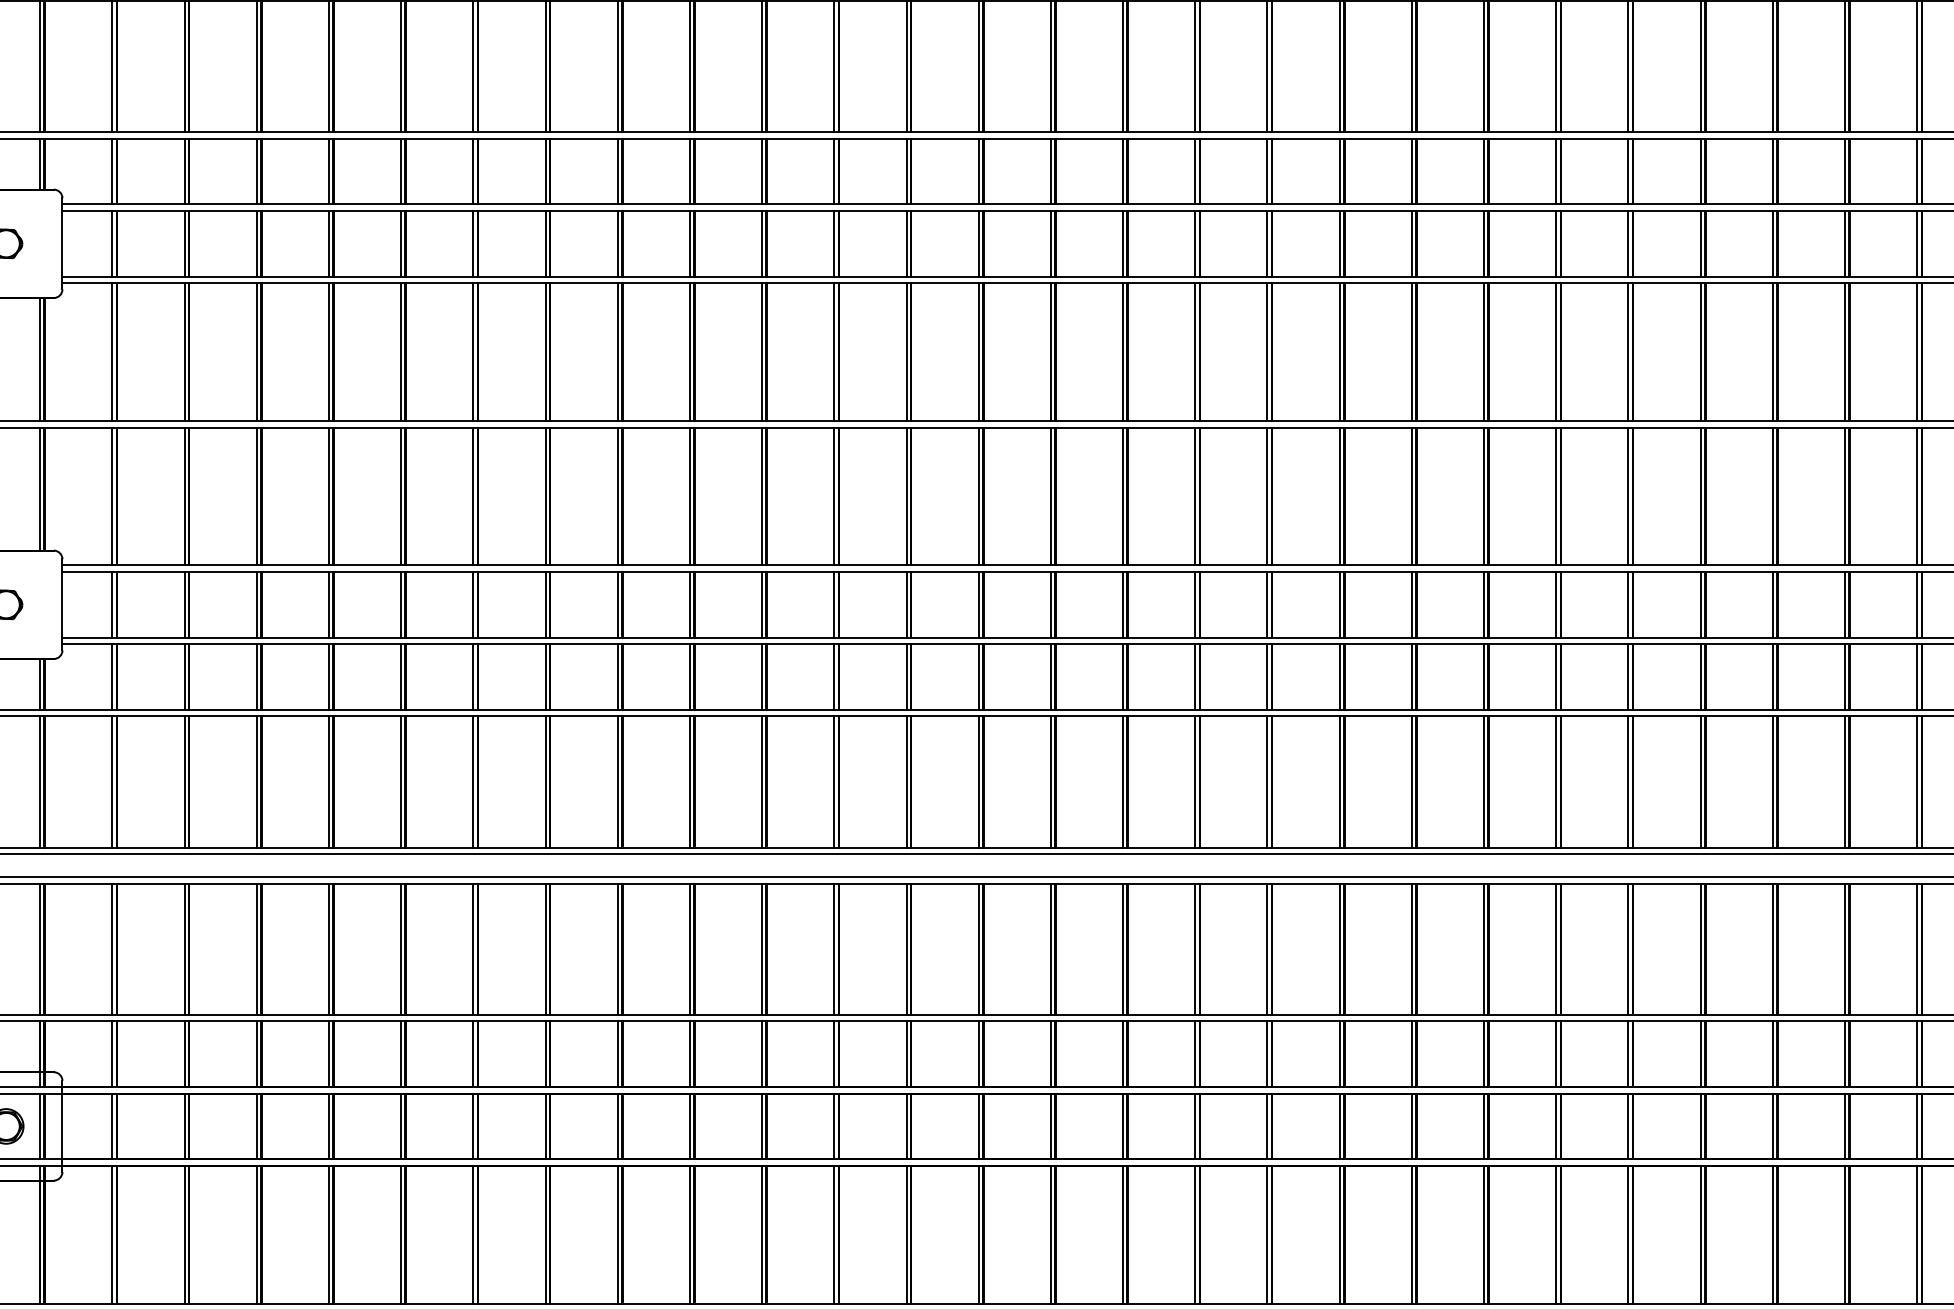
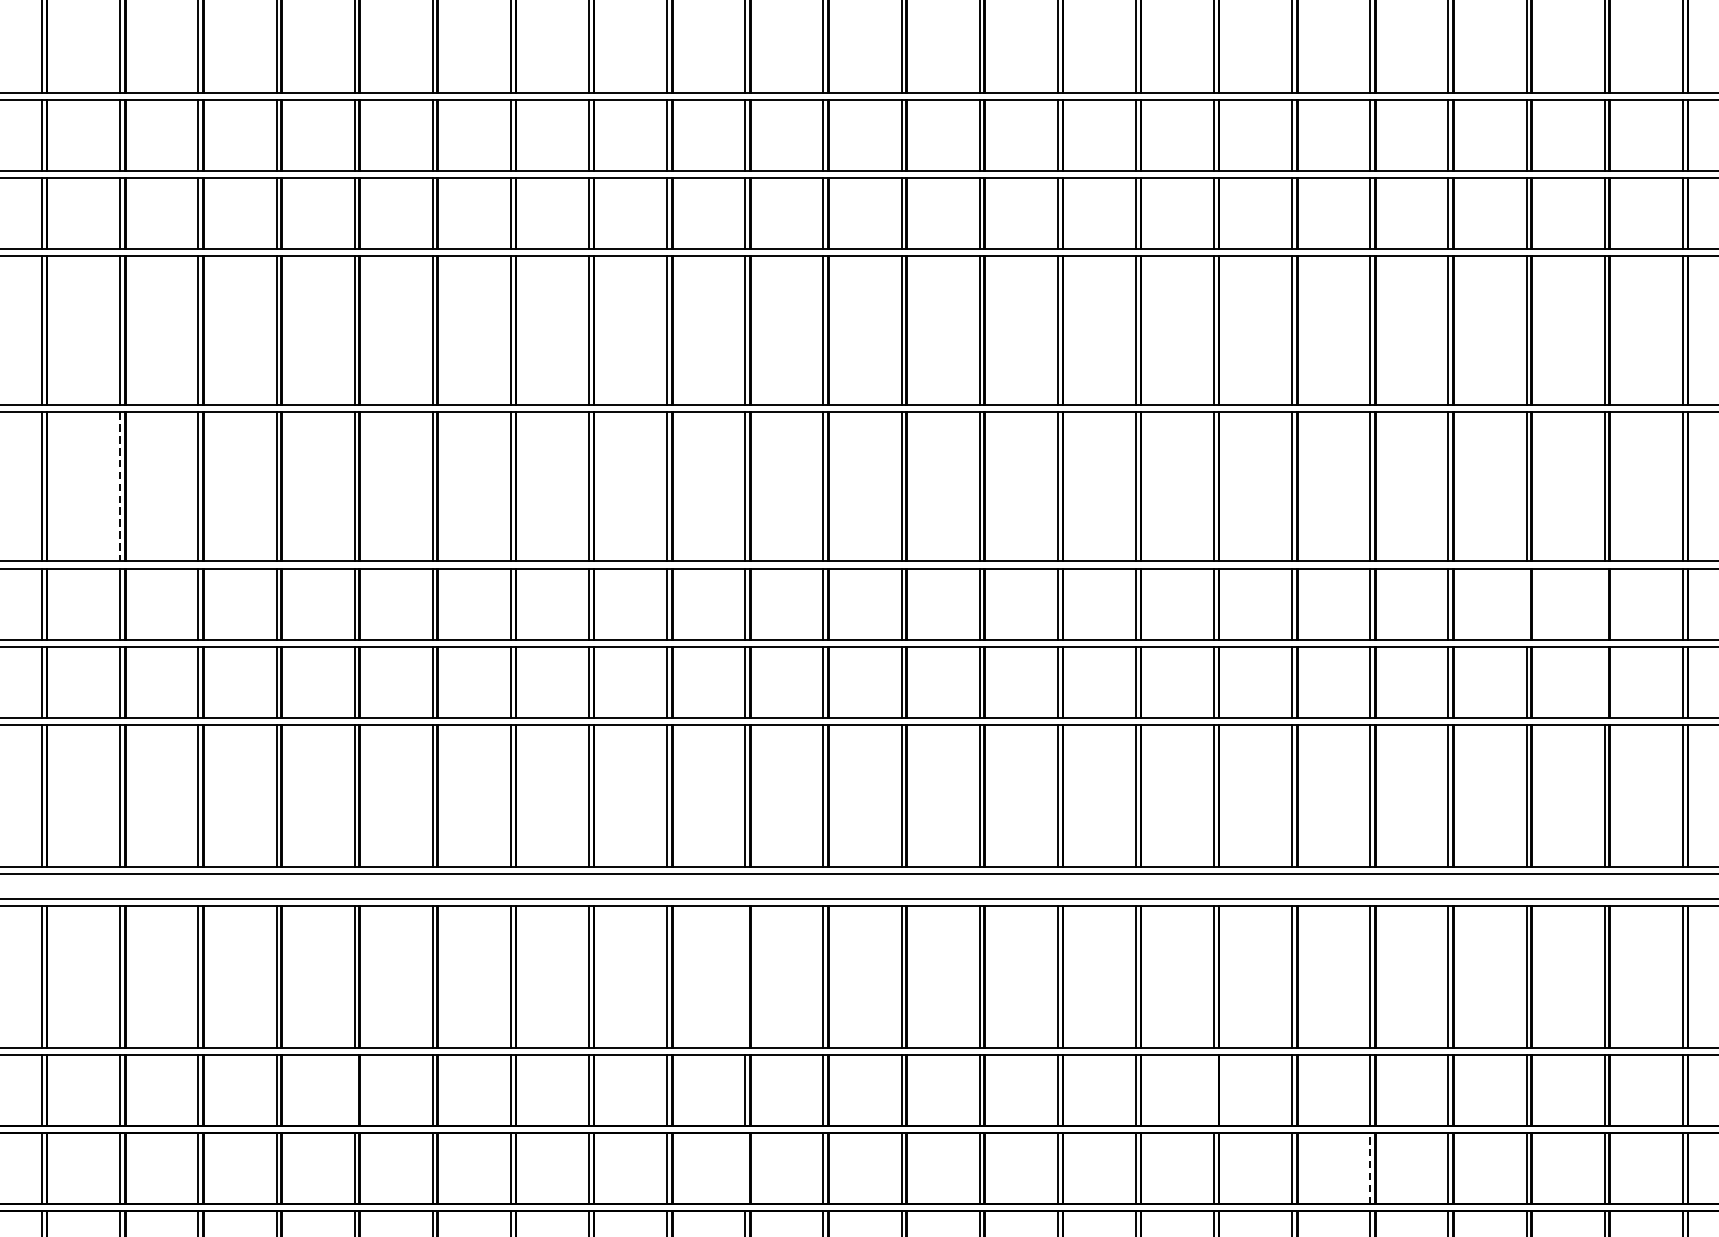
line: (256, 496) -> (119, 486), solid -> dashed
line: (1556, 604) -> (1526, 603), removed
line: (1628, 604) -> (1604, 603), removed
line: (1628, 676) -> (1604, 681), removed
line: (834, 948) -> (745, 975), removed
line: (473, 1054) -> (354, 1090), removed
line: (1267, 1054) -> (1214, 1090), removed
line: (834, 1126) -> (745, 1168), removed
line: (1411, 1126) -> (1369, 1168), solid -> dashed

